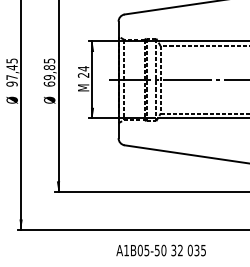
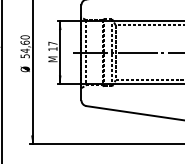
text: (83, 71) -> (52, 45), 24 -> 17
text: (49, 72) -> (25, 46), 69,85 -> 54,60

